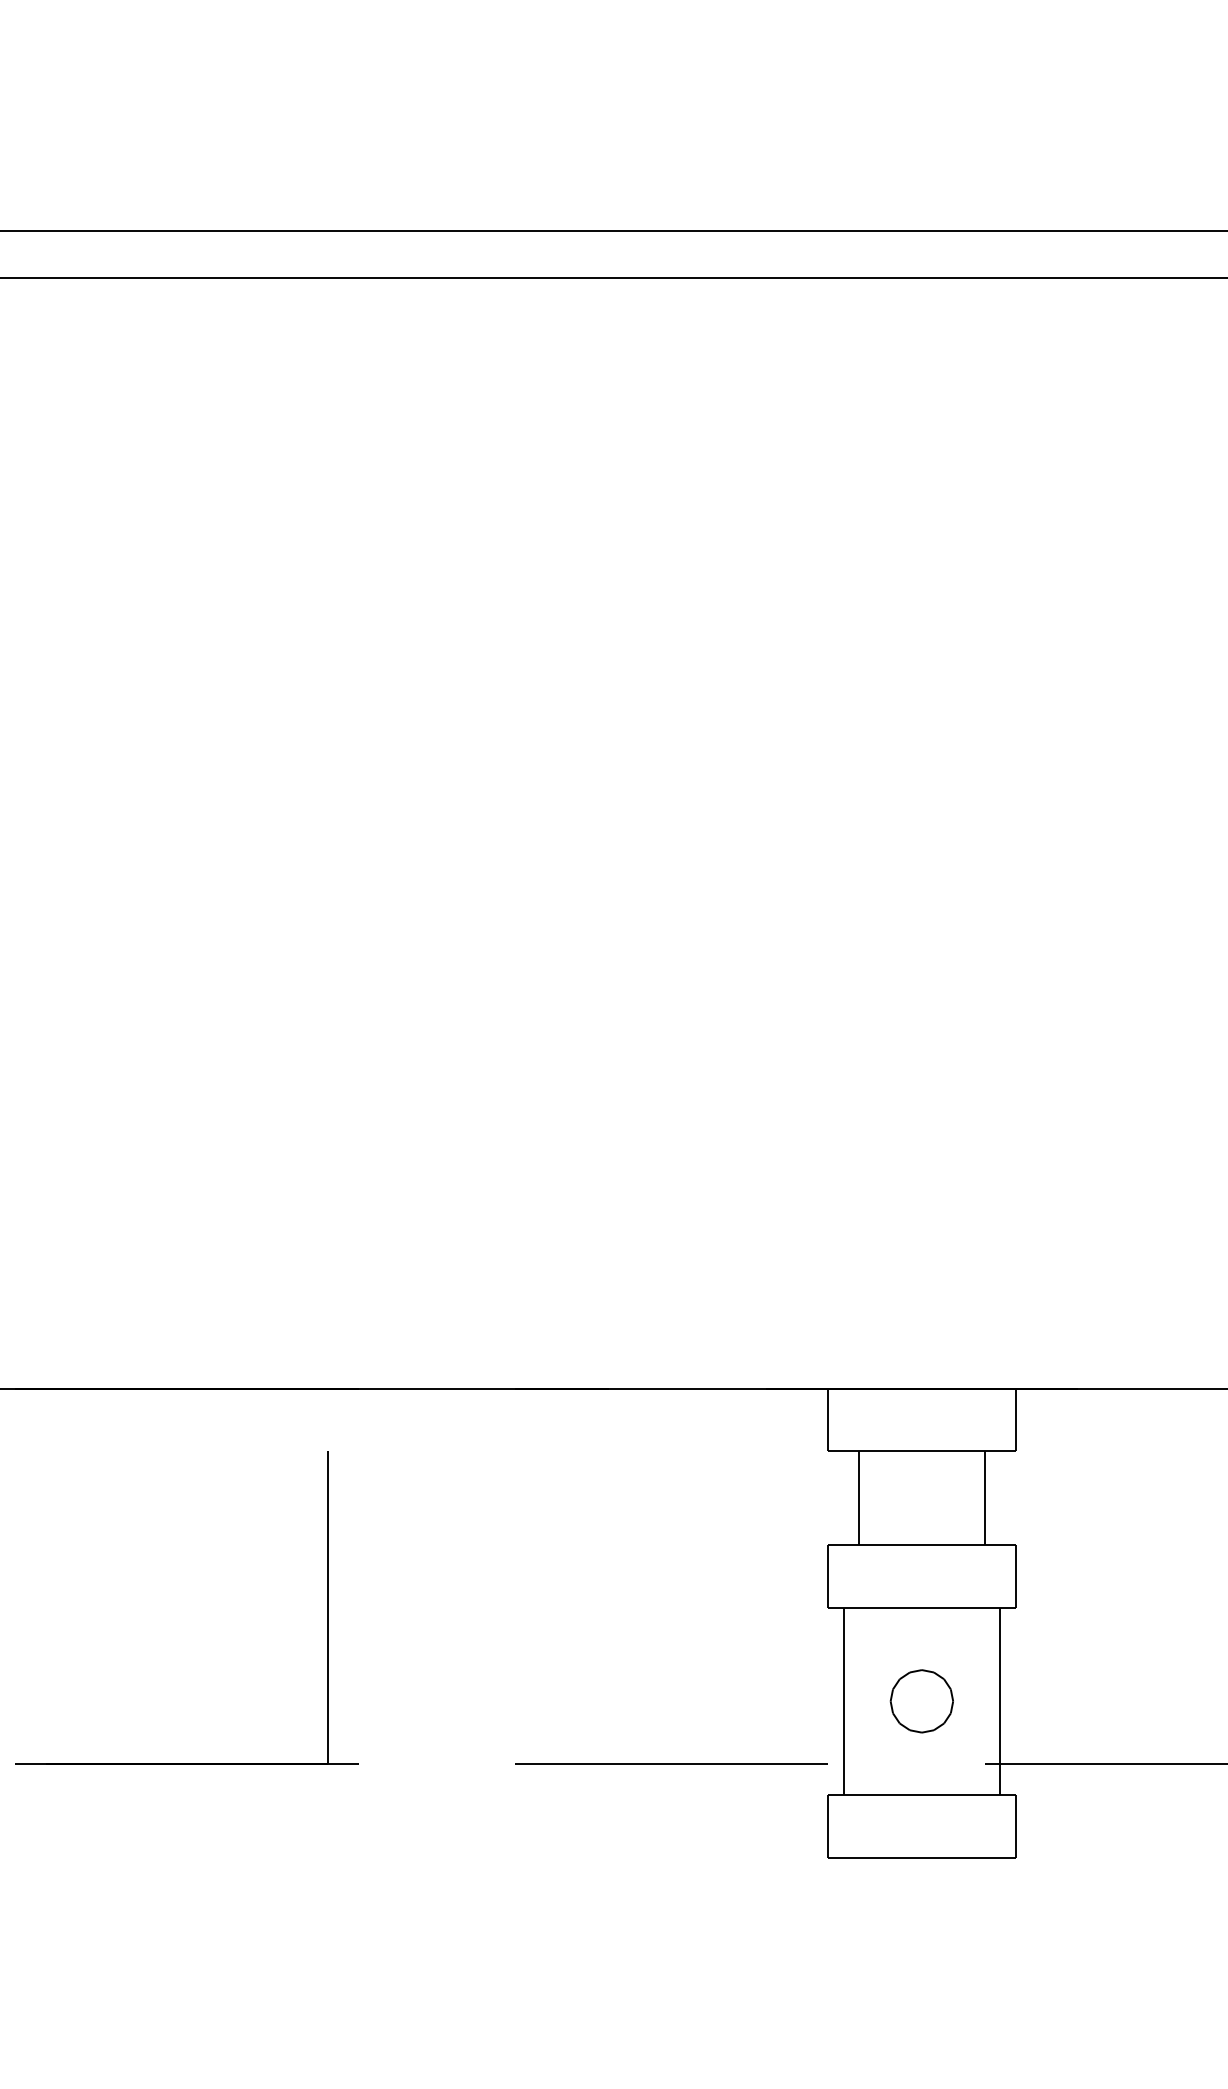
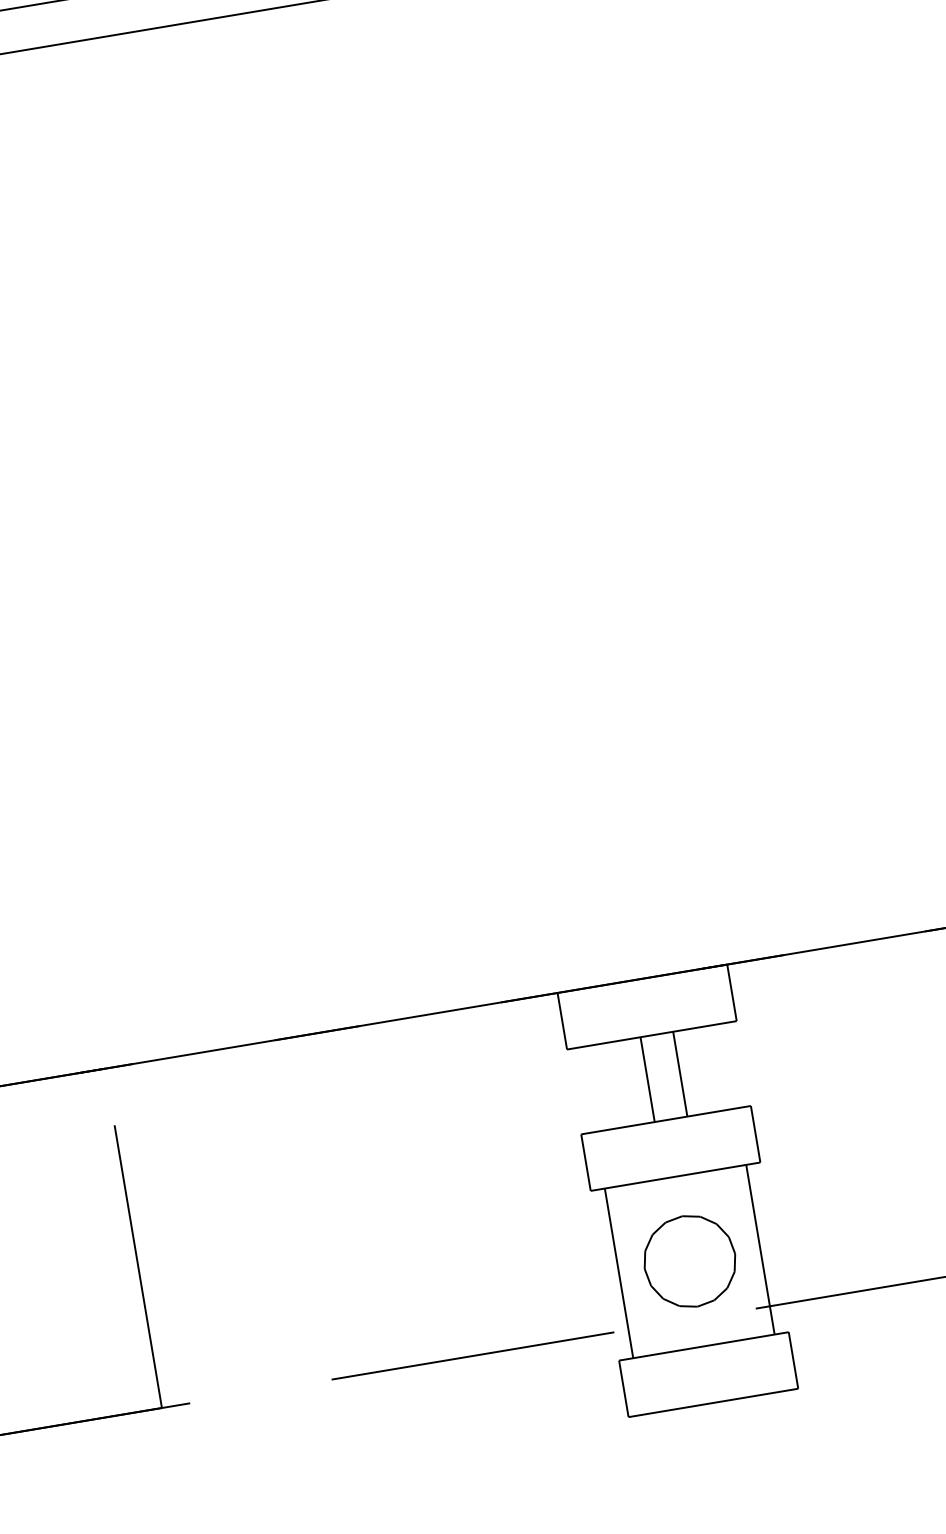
line: (859, 1497) -> (647, 1079), moved
line: (984, 1497) -> (680, 1073), moved
part: (921, 1701) -> (689, 1261), size x1.6

